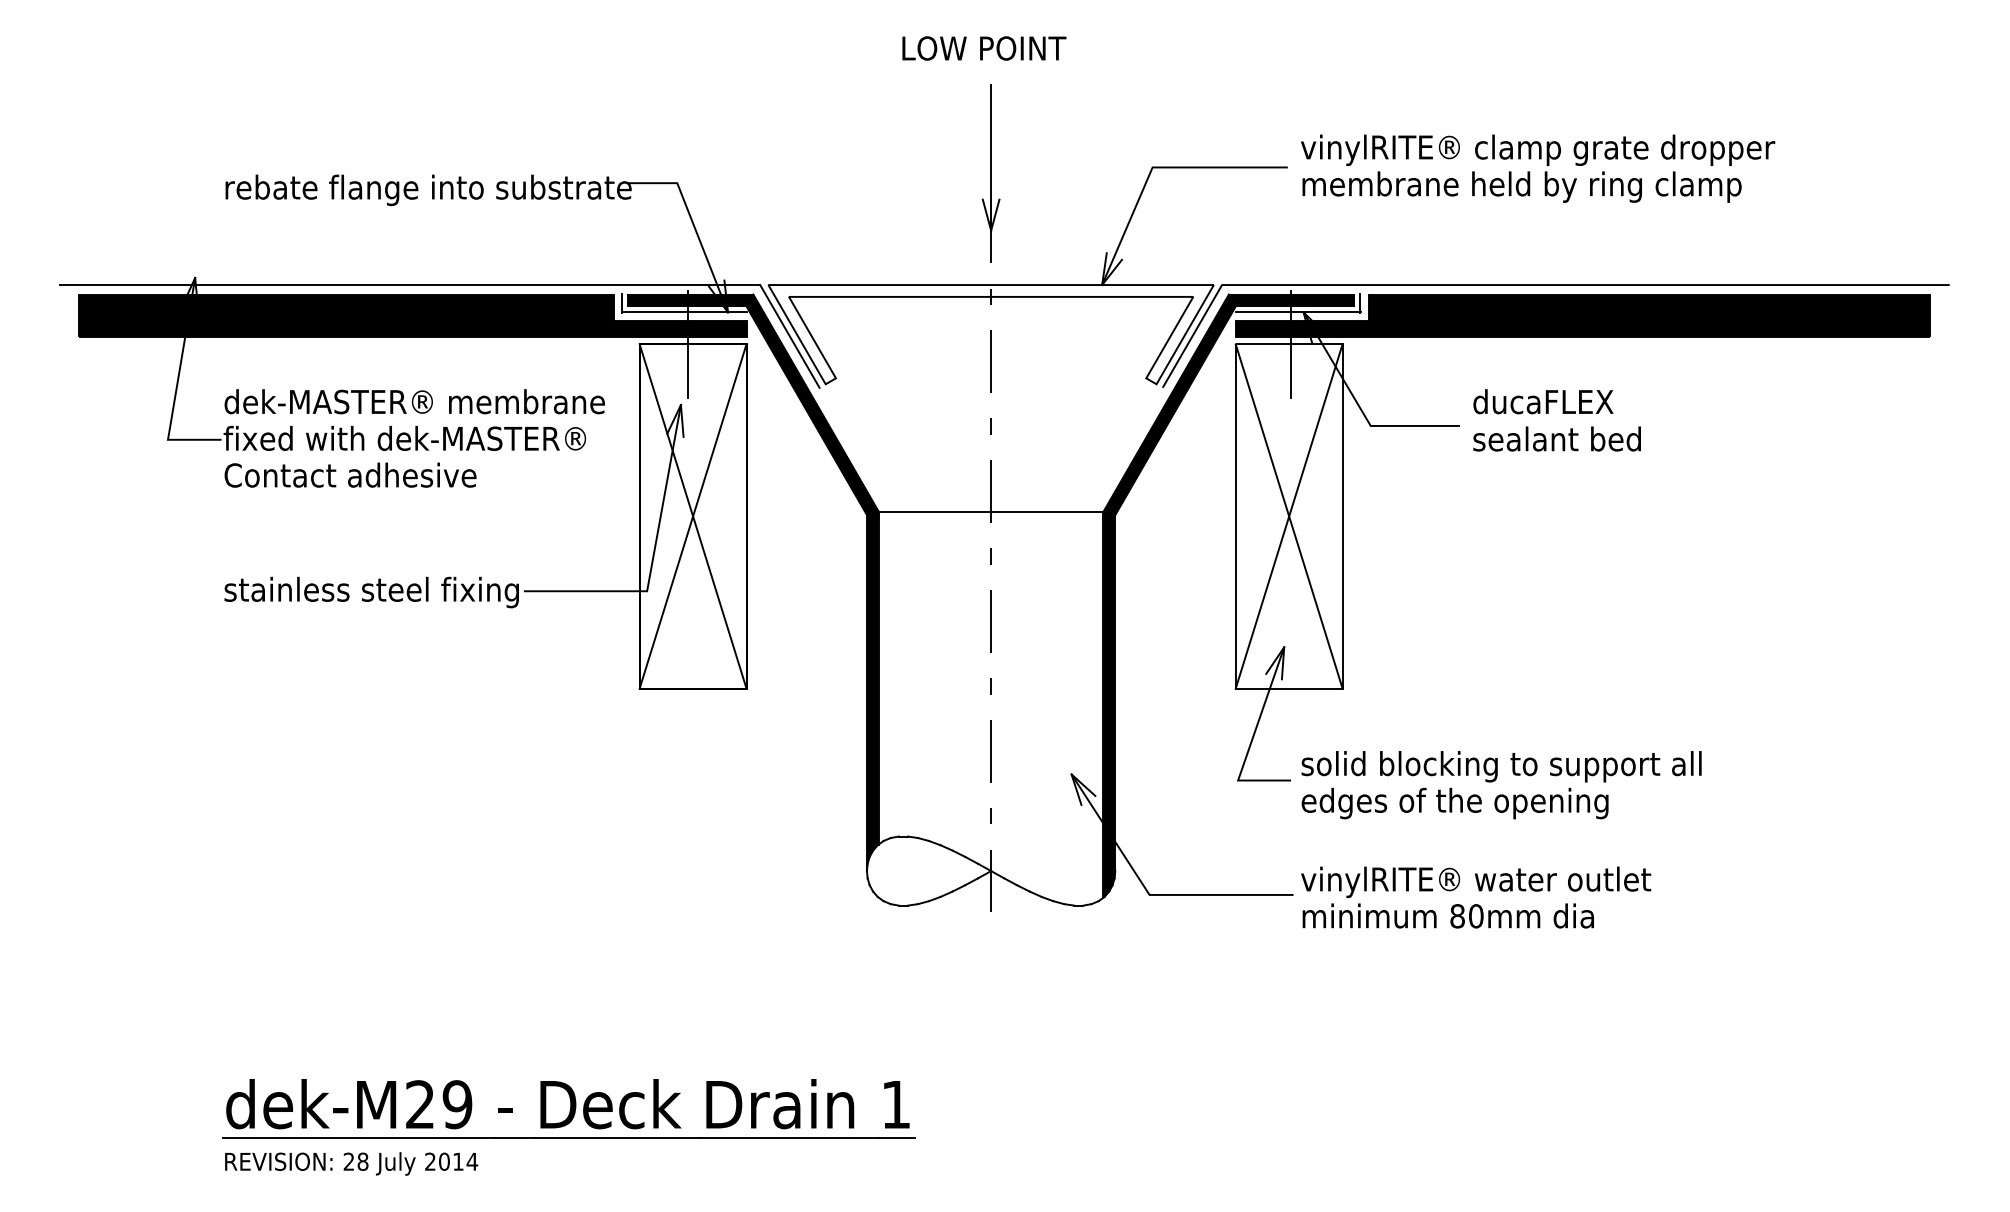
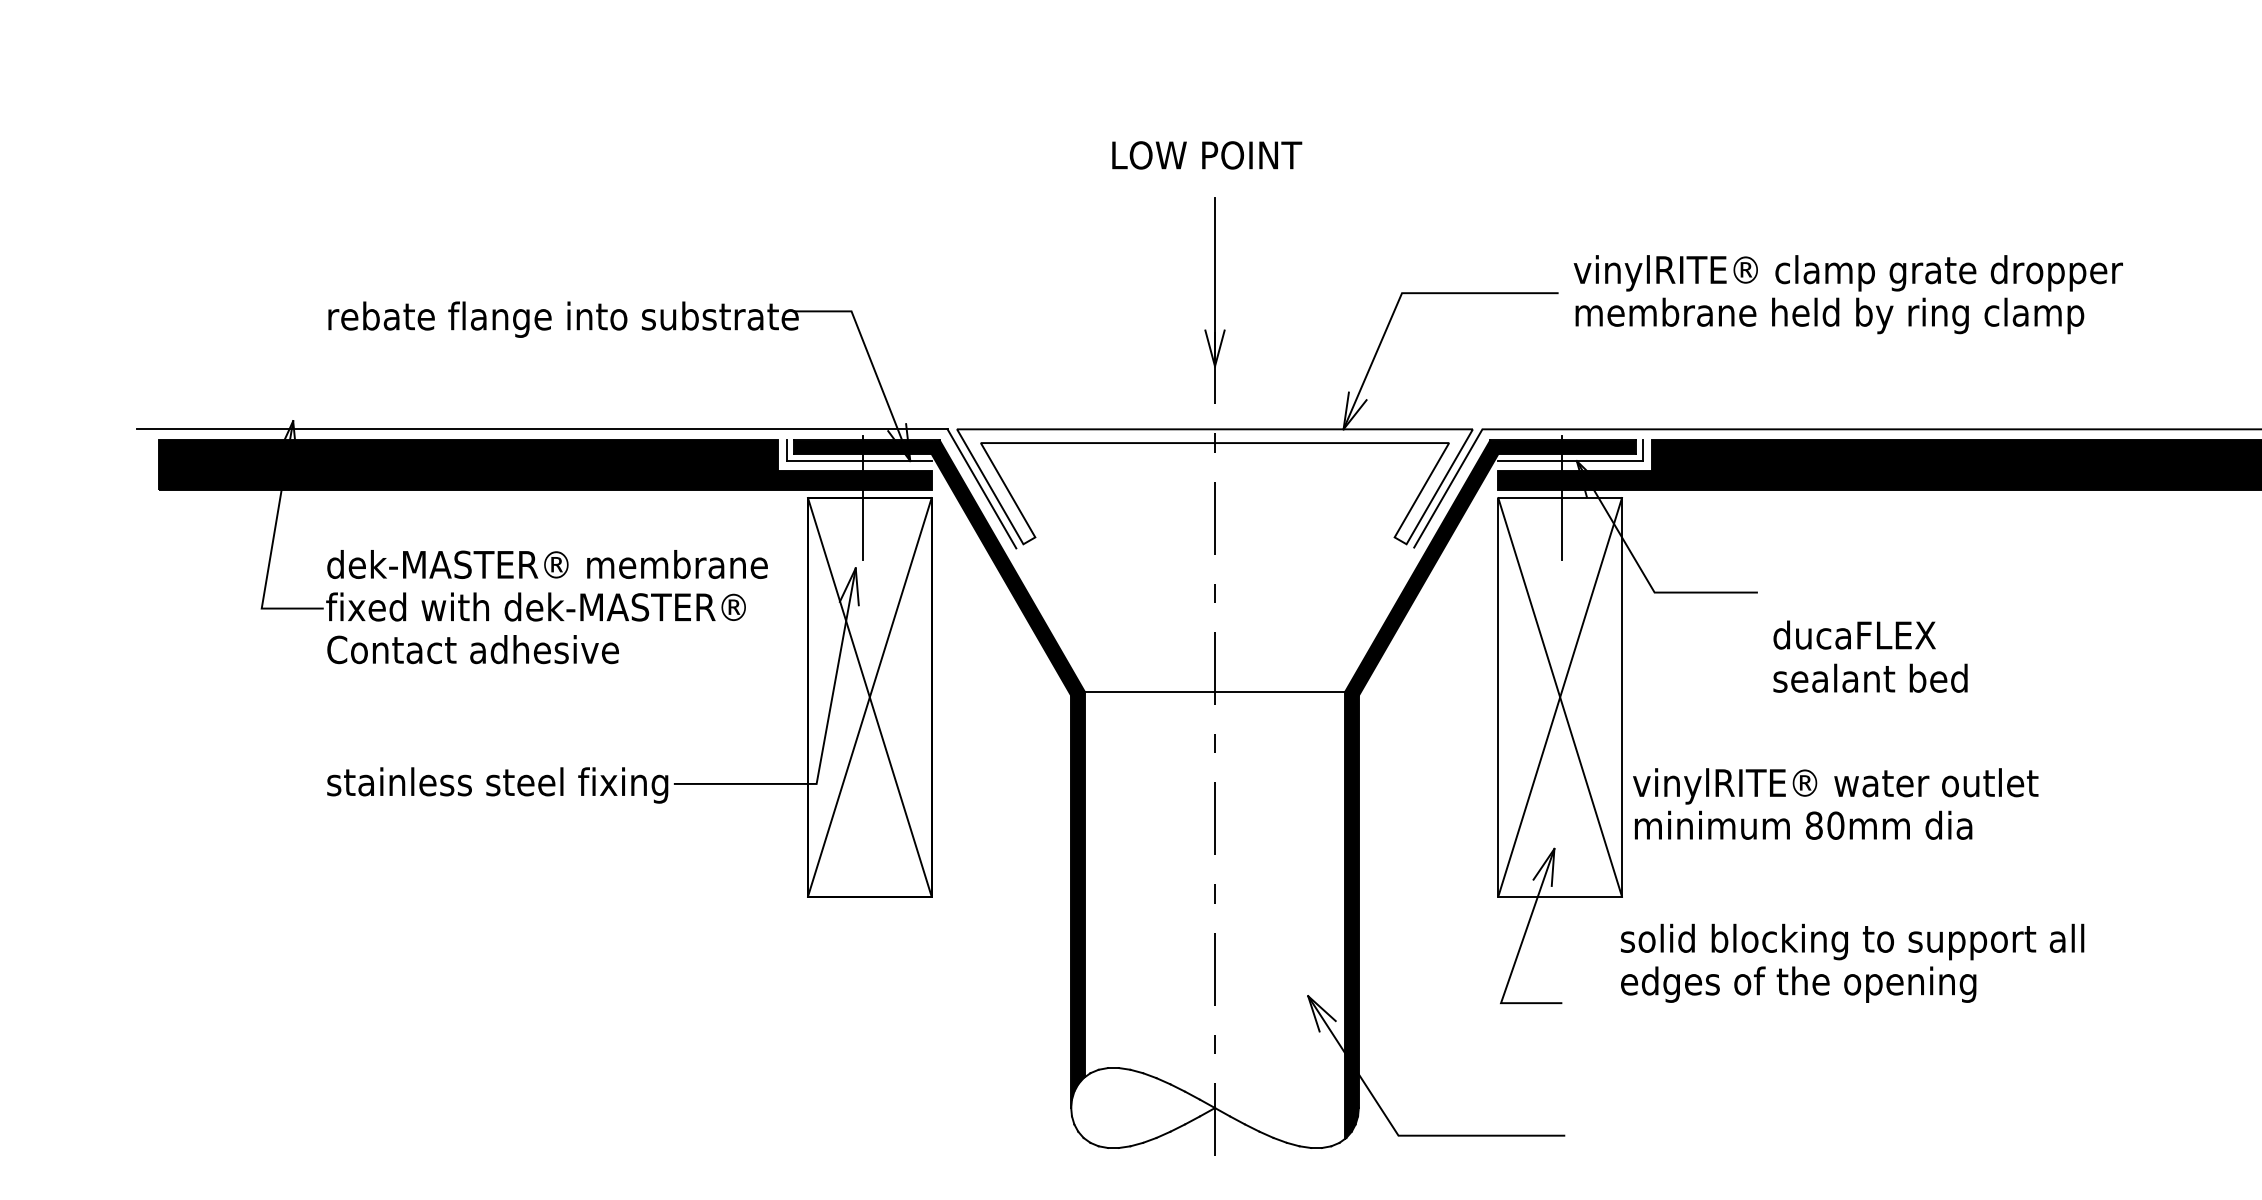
text: (1556, 420) -> (1869, 656), moved
text: (1501, 785) -> (1852, 963), moved
text: (1476, 897) -> (1836, 803), moved

